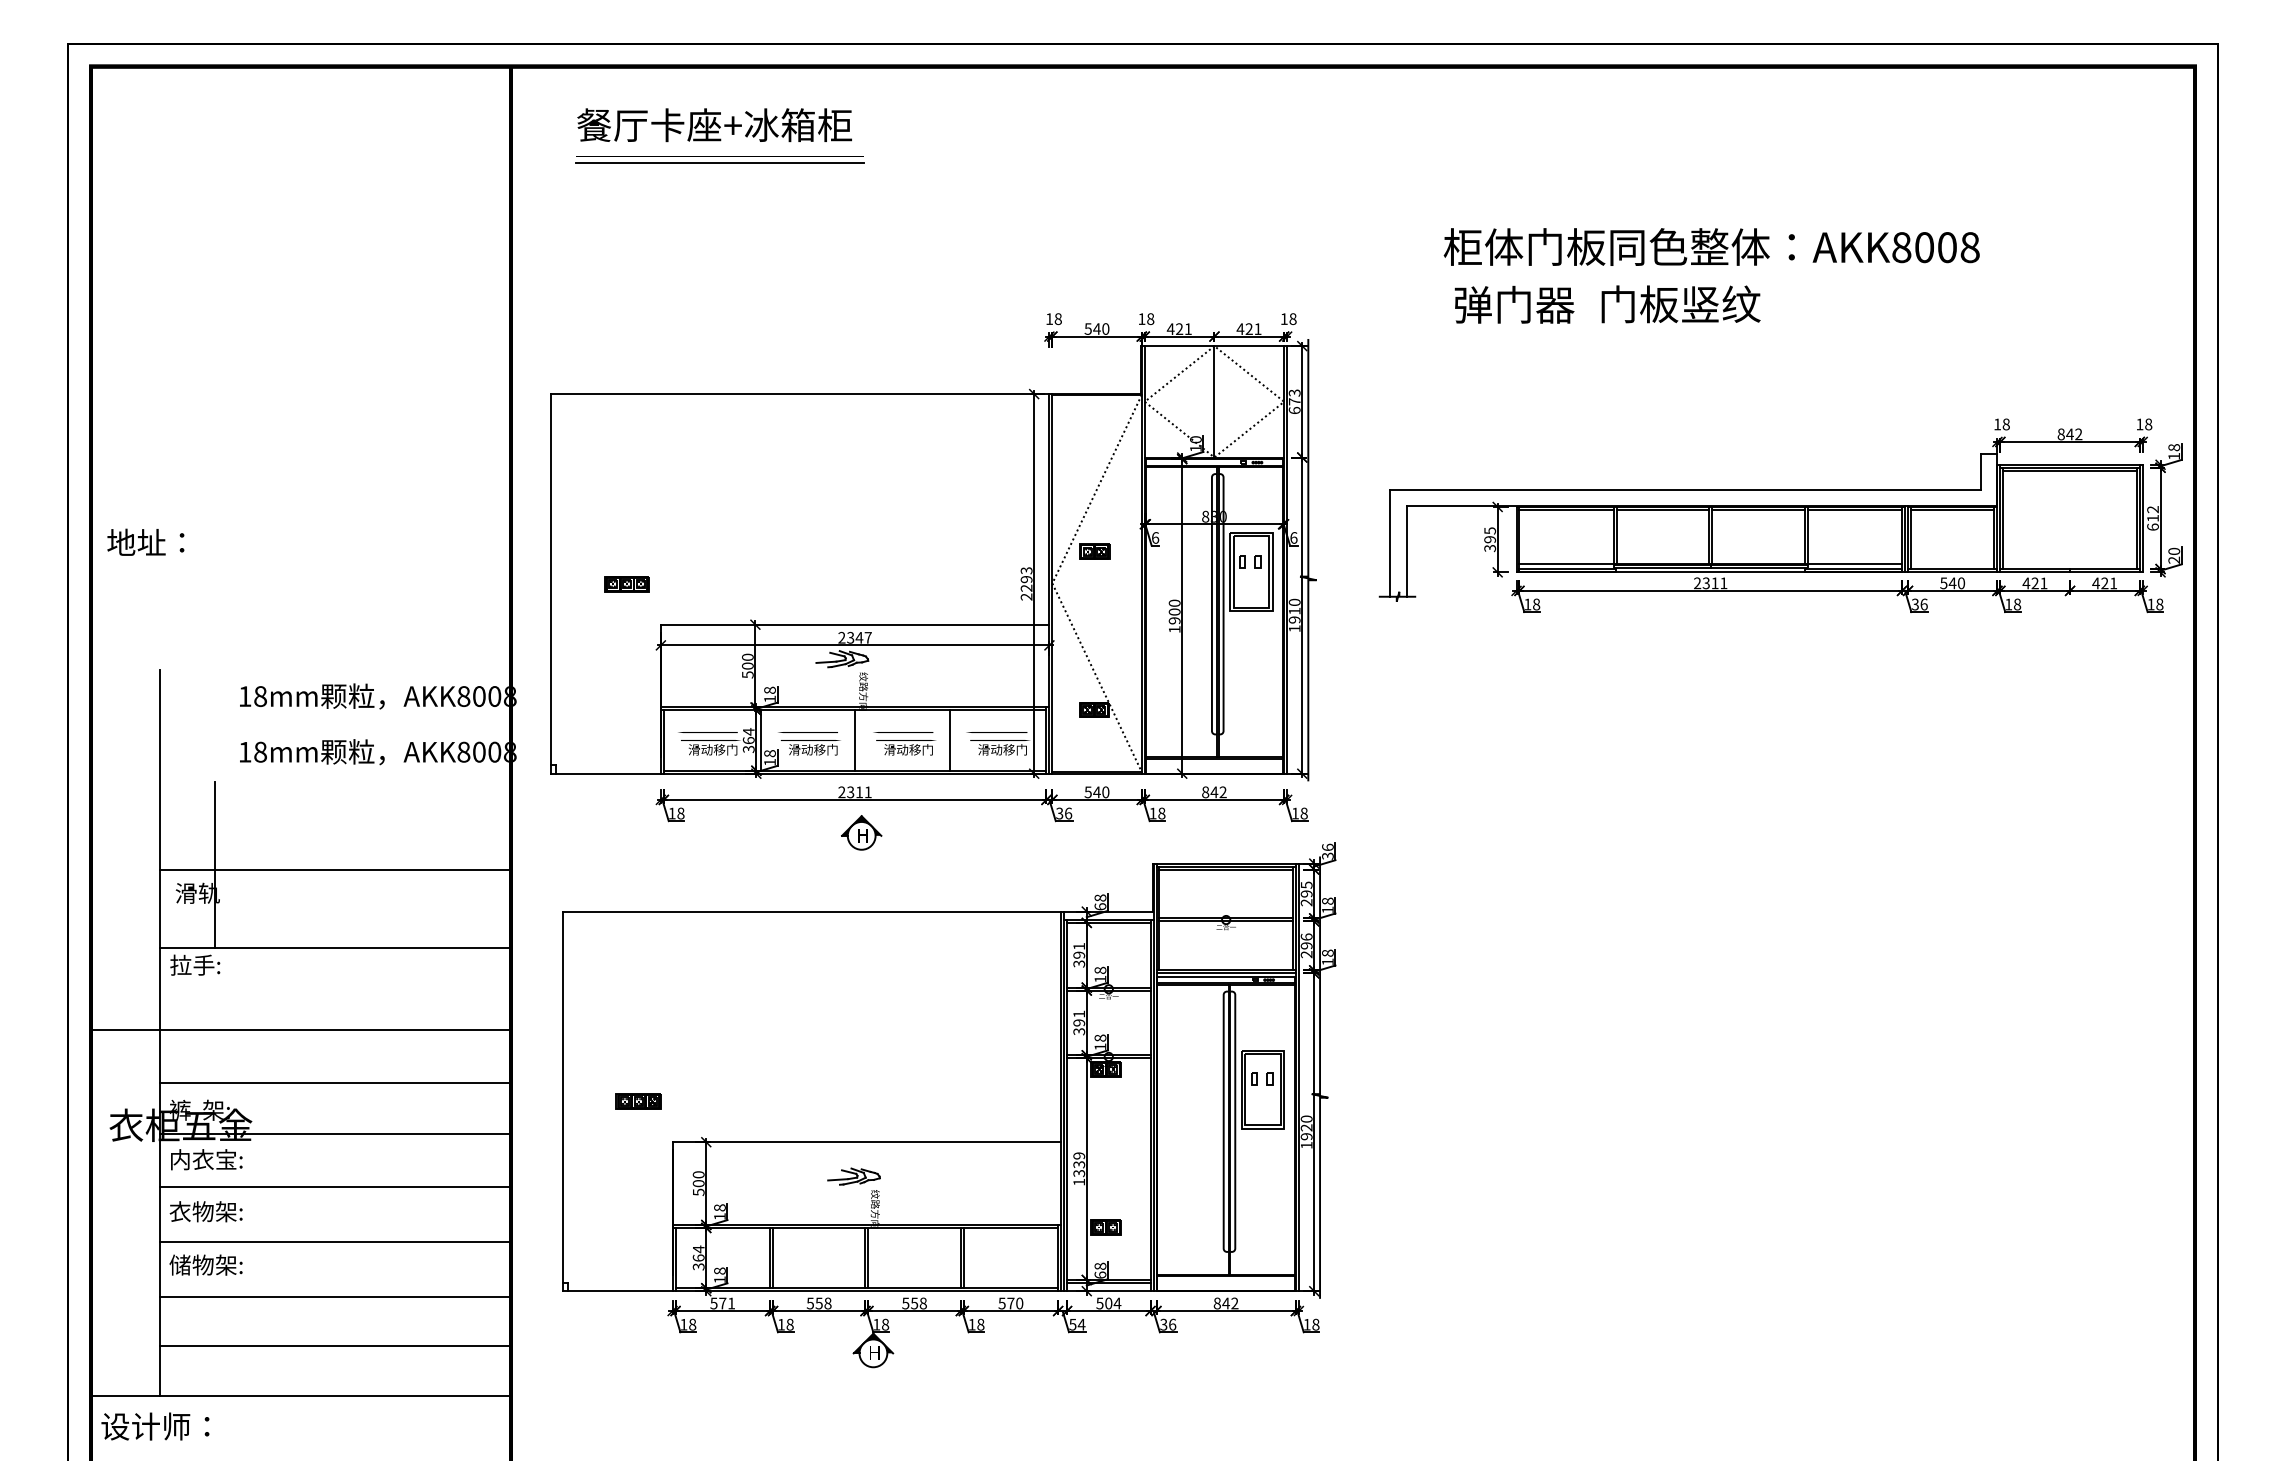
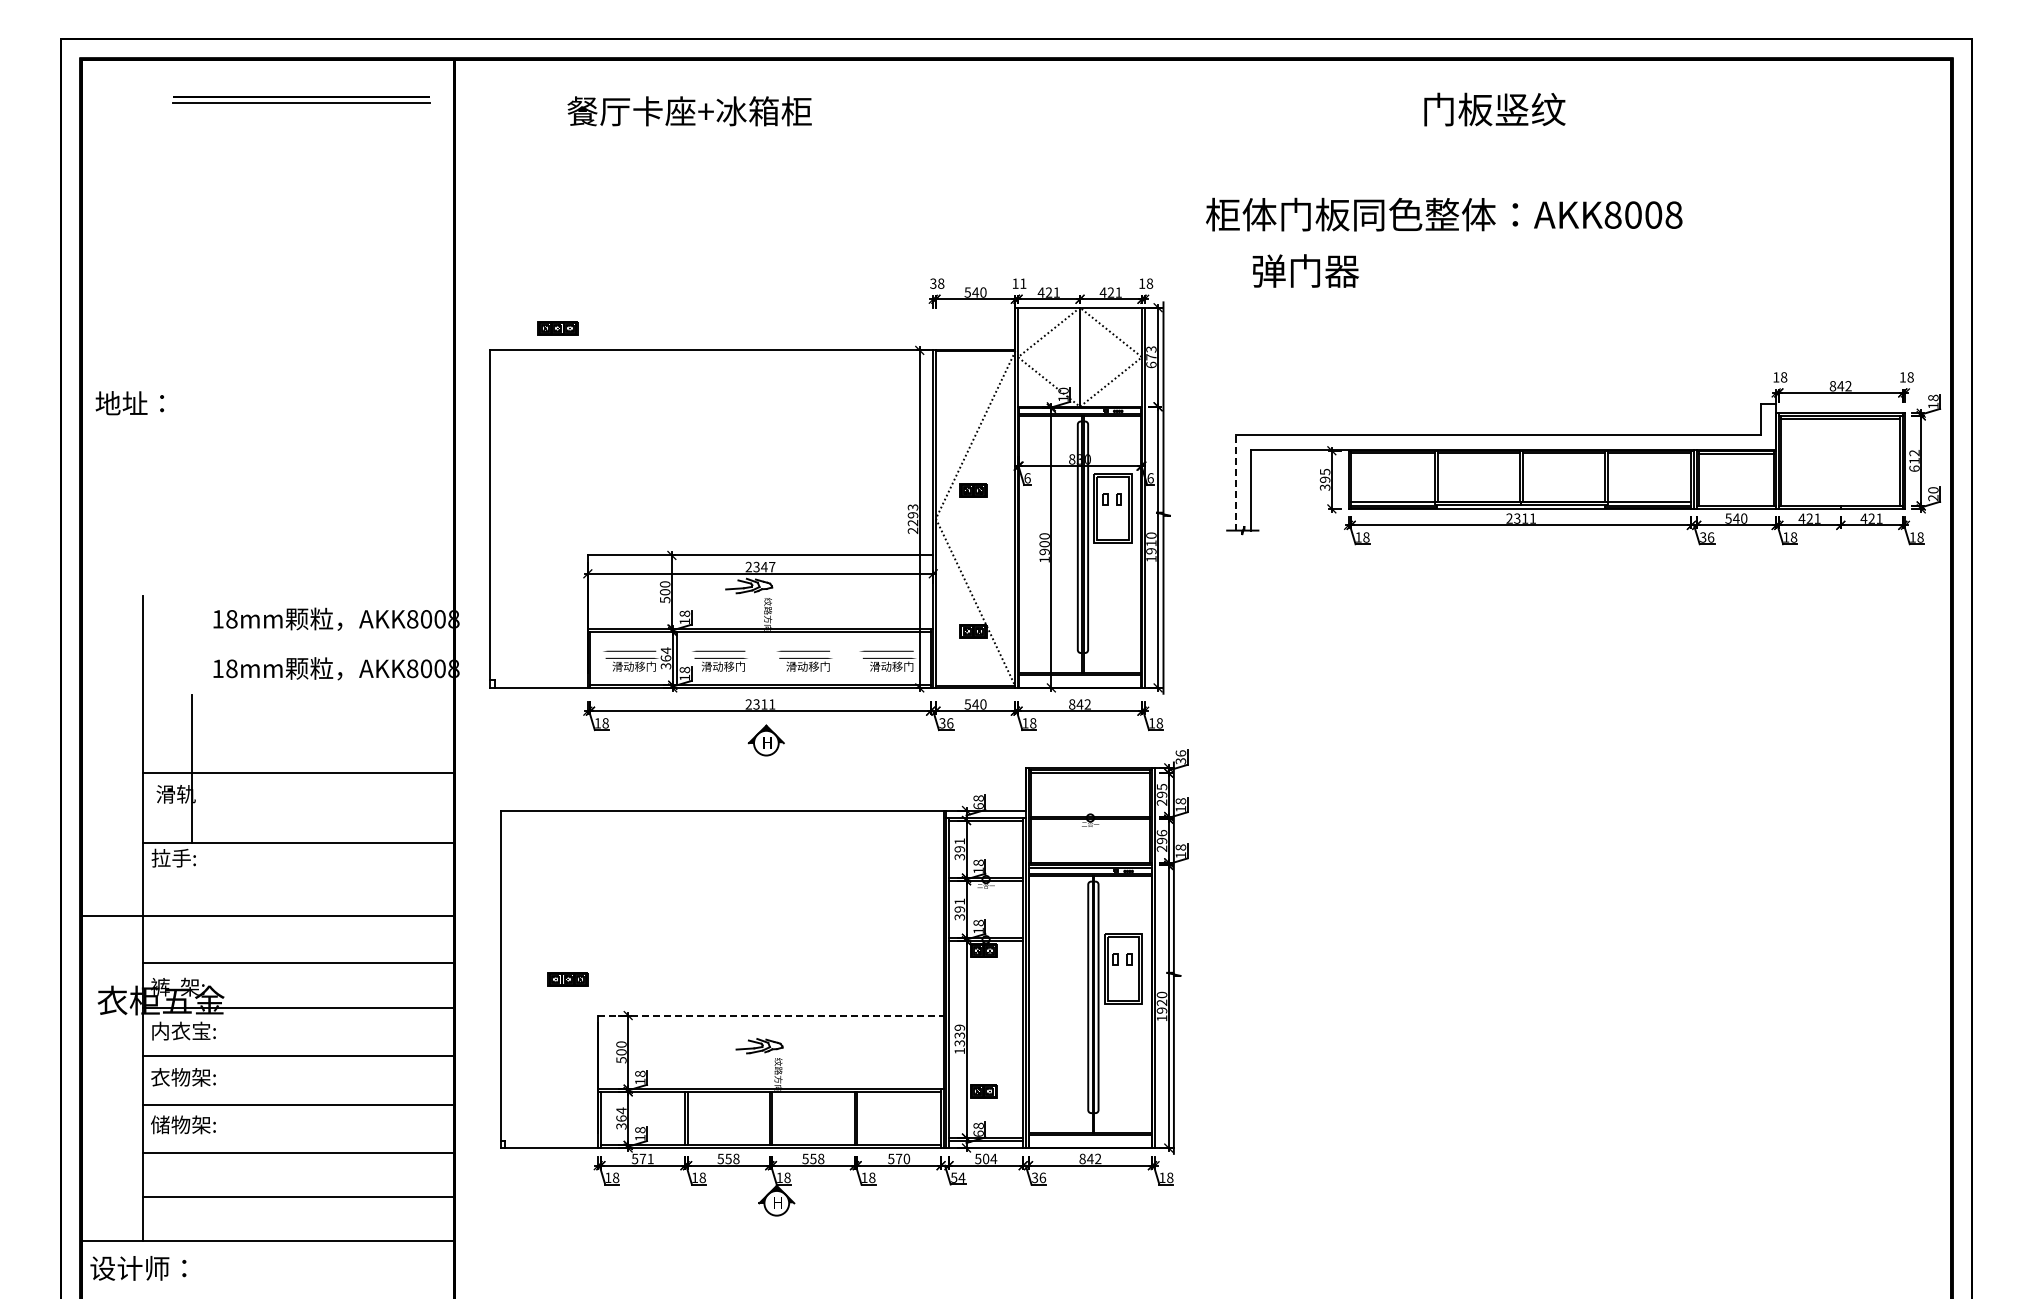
text: (714, 125) -> (689, 111), moved
part: (720, 159) -> (301, 99), moved
text: (1712, 246) -> (1444, 214), moved
text: (1514, 304) -> (1305, 270), moved
text: (1680, 304) -> (1494, 109), moved
text: (1049, 318) -> (933, 283), 18 -> 38
text: (1150, 318) -> (1023, 283), 18 -> 11
text: (145, 542) -> (129, 403), moved
line: (1390, 542) -> (1236, 482), solid -> dashed
part: (626, 584) -> (557, 328), moved
line: (855, 740) -> (760, 658), removed
line: (949, 740) -> (844, 658), removed
line: (866, 1142) -> (770, 1015), solid -> dashed

